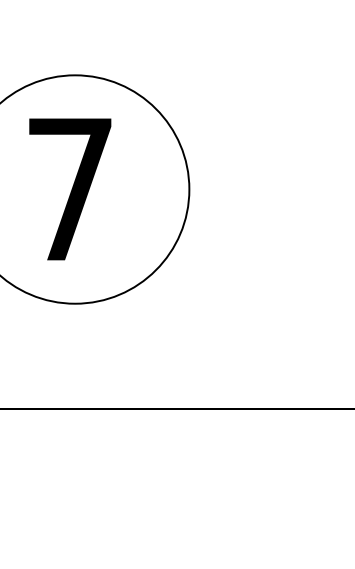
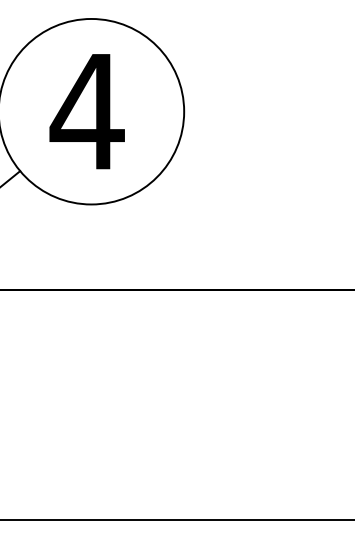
text: (69, 189) -> (86, 111), 7 -> 4

